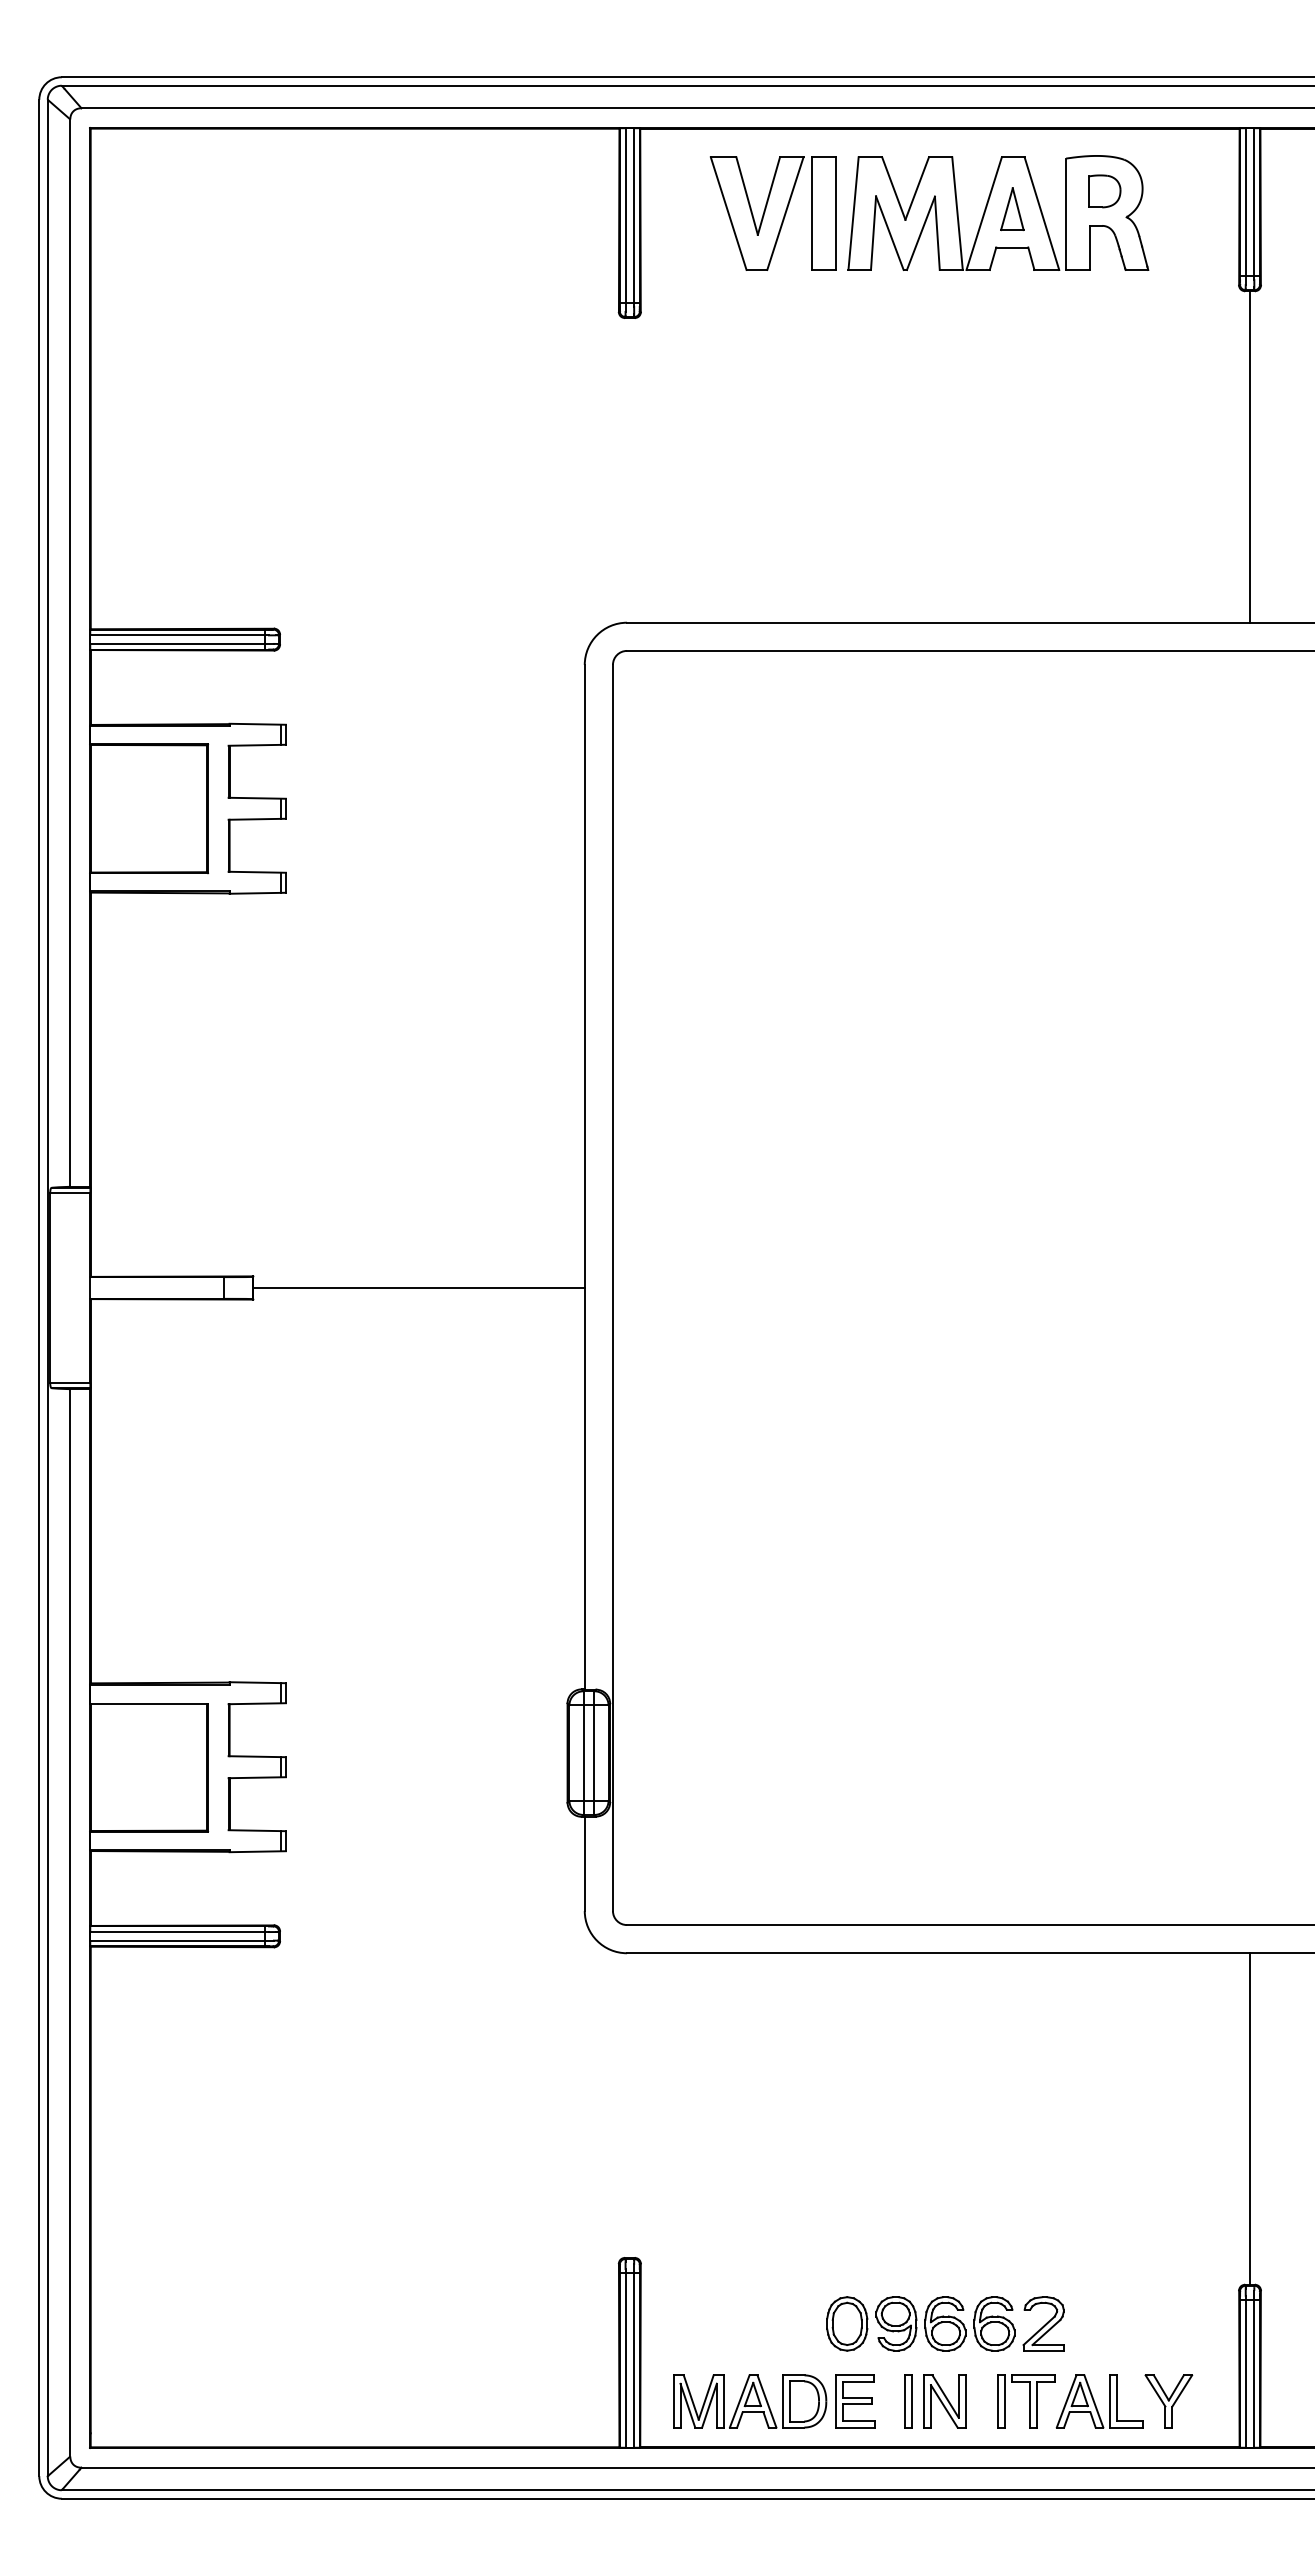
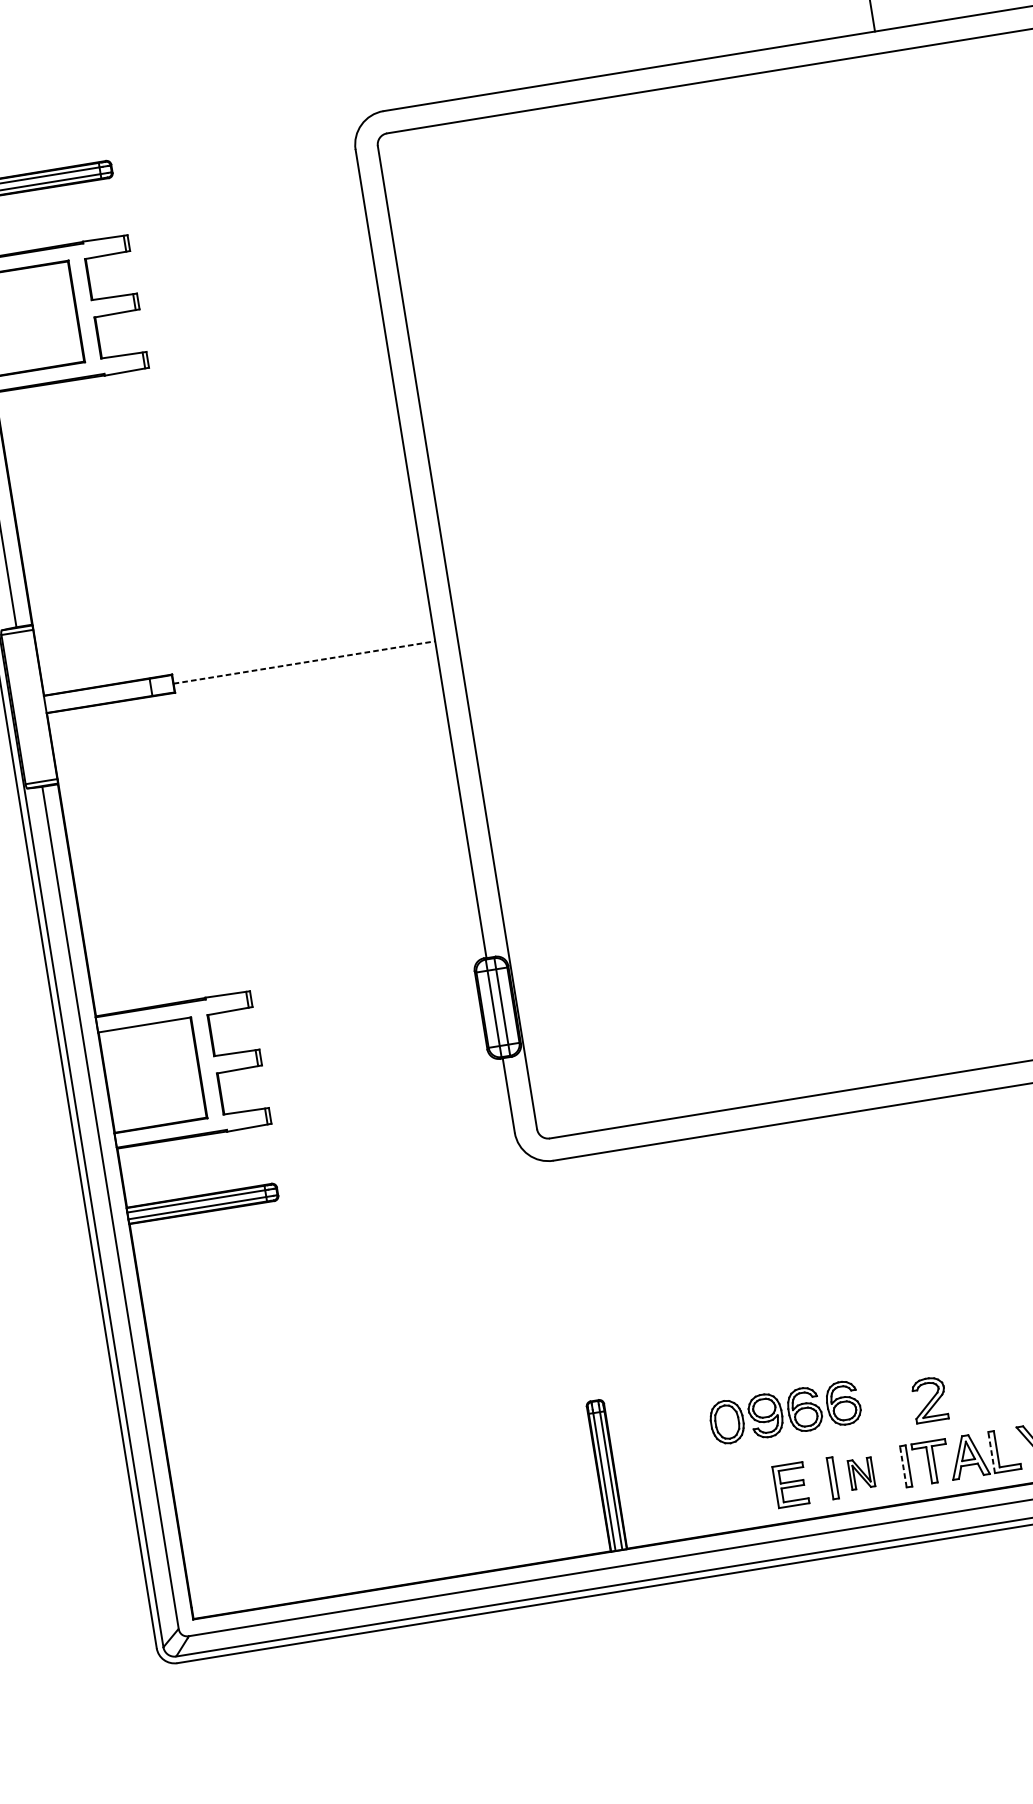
line: (418, 1288) -> (304, 662), solid -> dashed
part: (920, 2323) -> (784, 1412), moved
line: (997, 2400) -> (902, 1466), solid -> dashed
line: (1109, 2400) -> (991, 1451), solid -> dashed
part: (750, 2401) -> (708, 1498), removed
part: (944, 2401) -> (861, 1473), size x0.7

